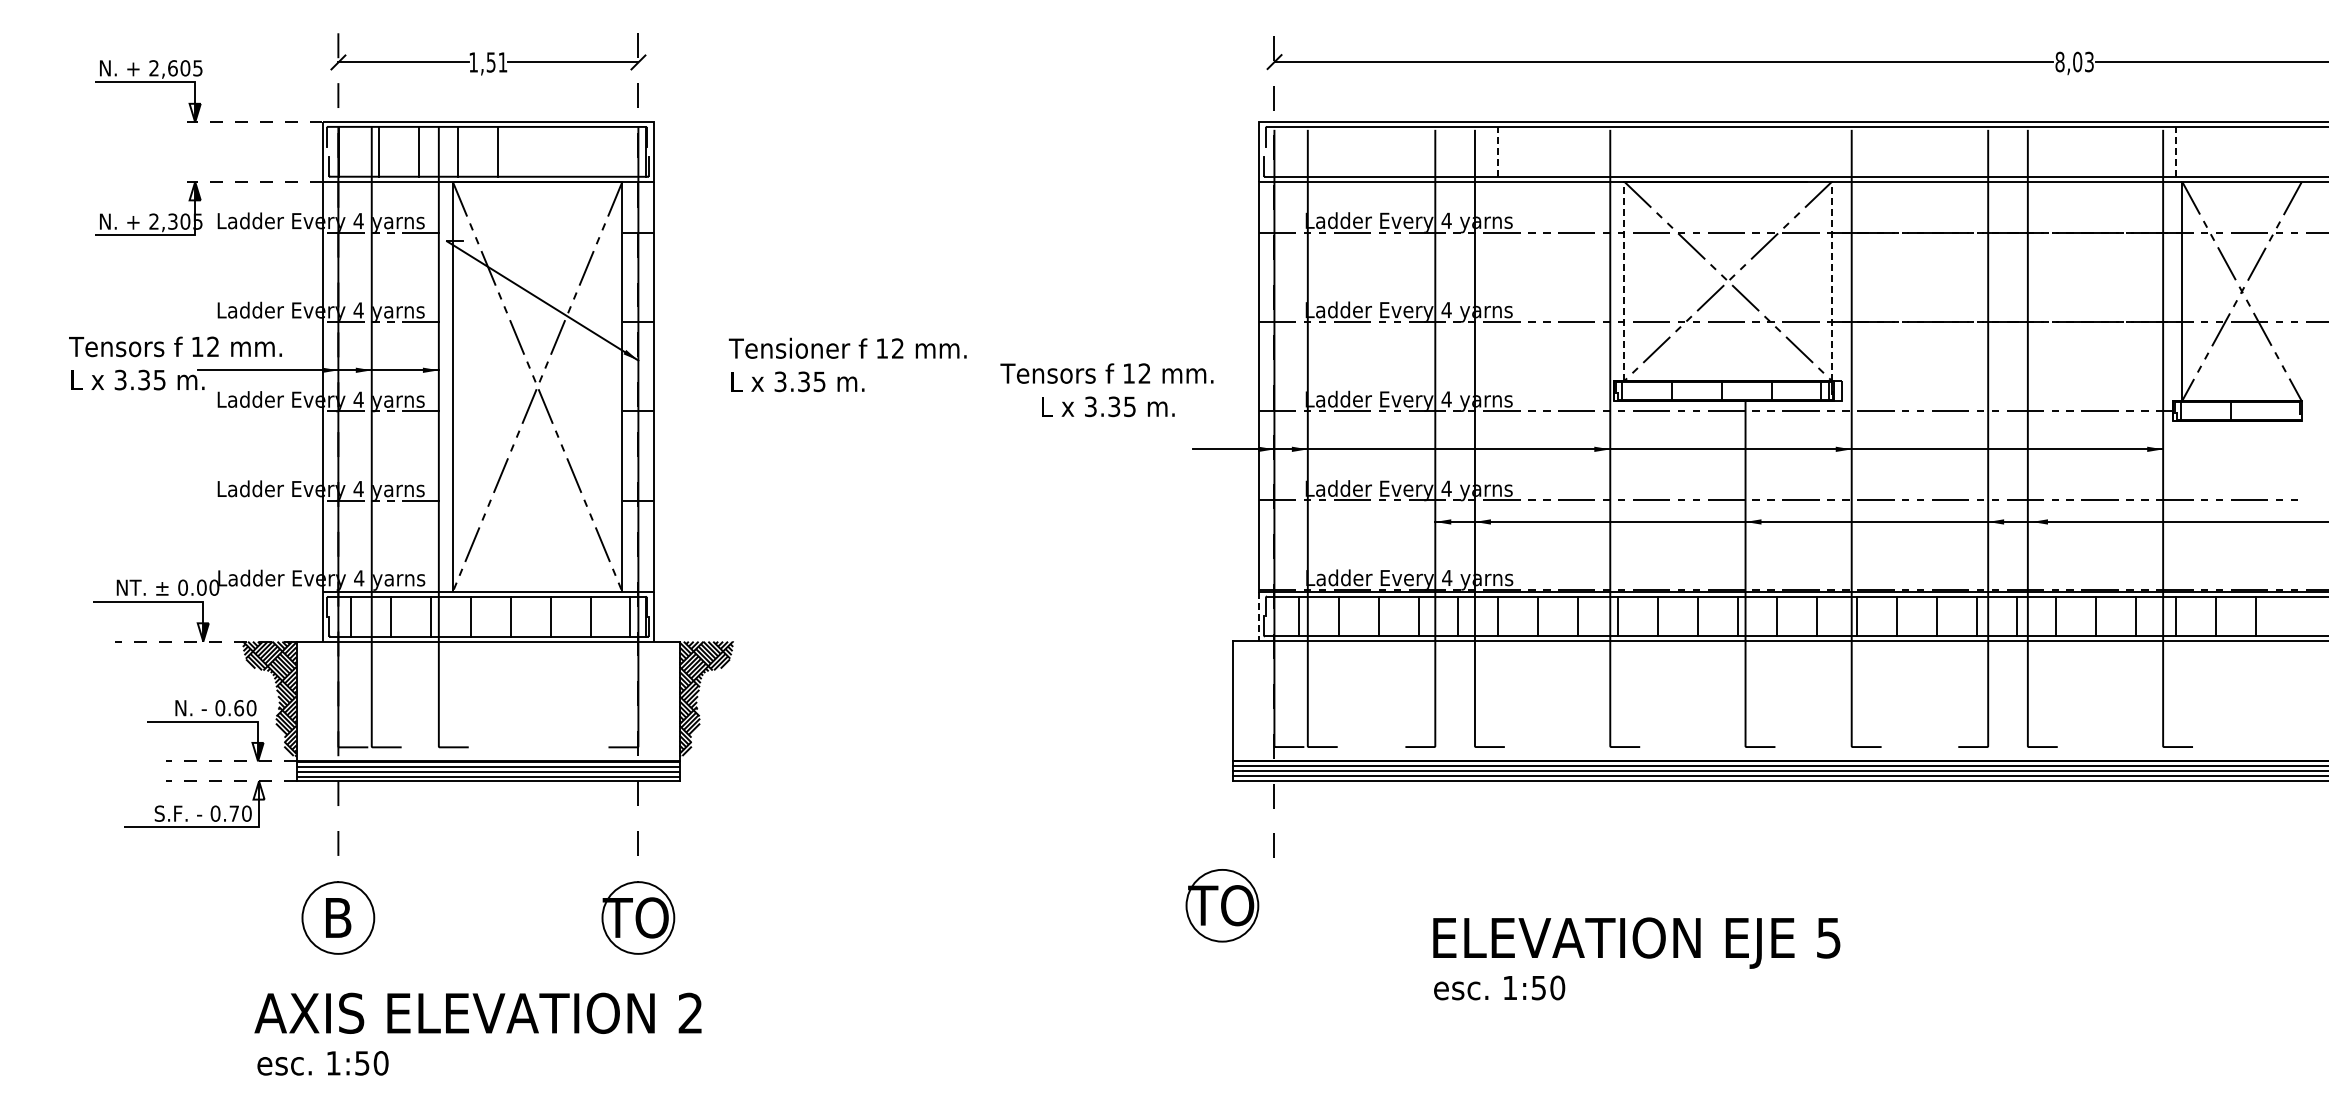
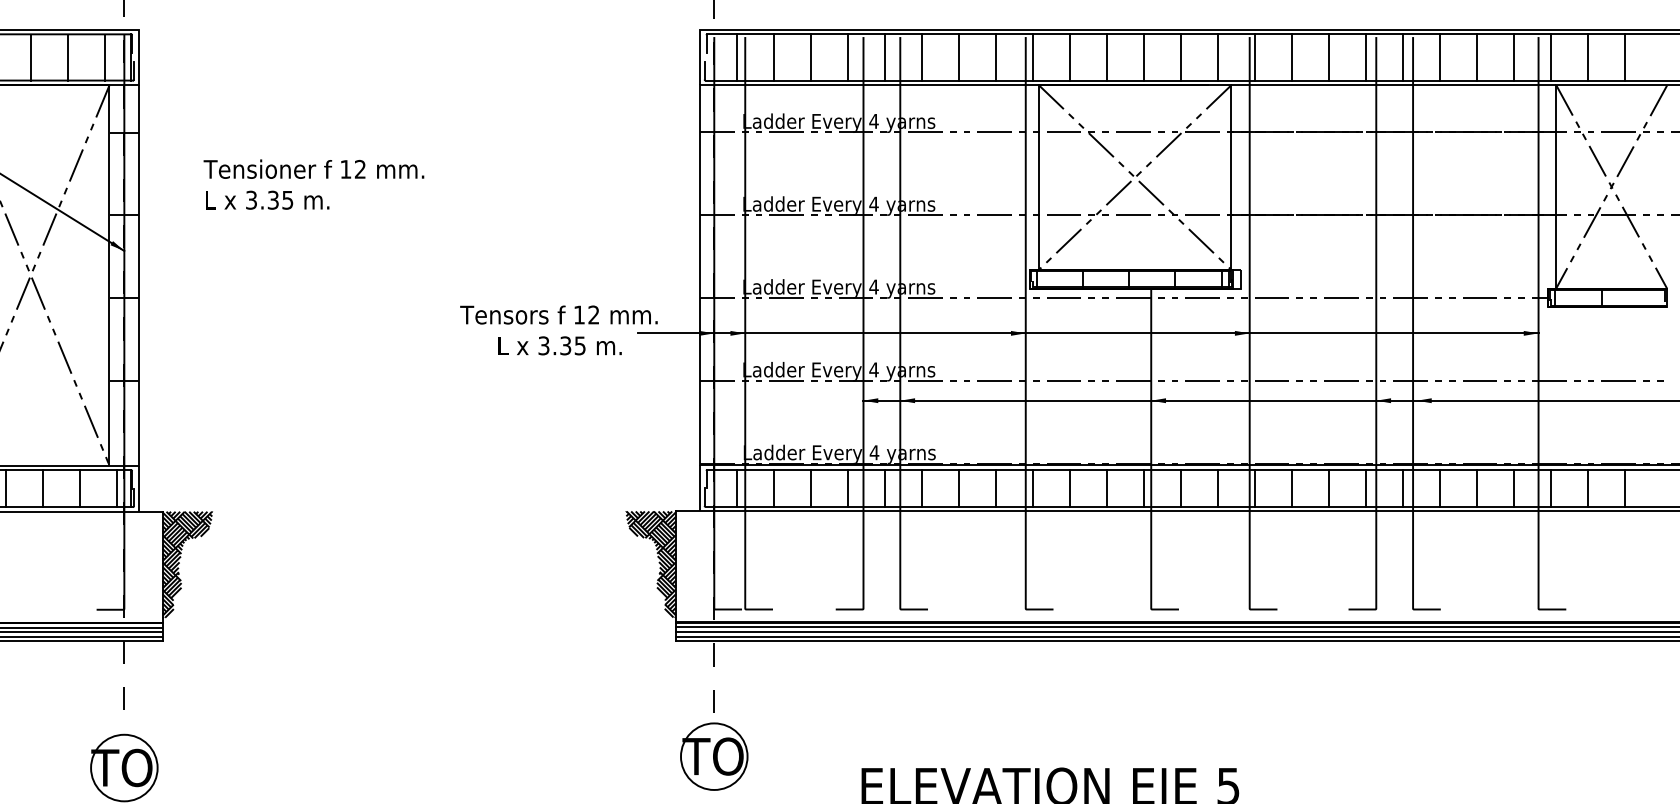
line: (1298, 151) -> (736, 57), added
line: (1338, 151) -> (773, 57), added
line: (1378, 151) -> (810, 57), added
line: (1418, 151) -> (847, 57), added
line: (1458, 151) -> (885, 57), added
line: (1498, 151) -> (922, 57), dashed -> solid
line: (1538, 151) -> (959, 57), added
line: (1578, 151) -> (996, 57), added
line: (1617, 151) -> (1032, 57), added
line: (1657, 151) -> (1069, 57), added
line: (1697, 151) -> (1106, 57), added
line: (1737, 151) -> (1143, 57), added
line: (1777, 151) -> (1180, 57), added
line: (1817, 151) -> (1217, 57), added
line: (1857, 151) -> (1255, 57), added
line: (1897, 151) -> (1292, 57), added
line: (1936, 151) -> (1328, 57), added
line: (1976, 151) -> (1365, 57), added
line: (2016, 151) -> (1402, 57), added
line: (2056, 151) -> (1439, 57), added
line: (2096, 151) -> (1476, 57), added
line: (2136, 151) -> (1513, 57), added
line: (2176, 151) -> (1550, 57), dashed -> solid
line: (2215, 151) -> (1587, 57), added
line: (2255, 151) -> (1624, 57), added
line: (538, 152) -> (31, 58), added
line: (577, 152) -> (67, 58), added
line: (617, 152) -> (104, 58), added
line: (1624, 281) -> (1038, 177), dashed -> solid
line: (1832, 281) -> (1231, 177), dashed -> solid
text: (847, 364) -> (313, 184), moved
text: (1106, 390) -> (558, 330), moved
line: (1259, 616) -> (700, 488), dashed -> solid
hatch: (1206, 698) -> (651, 564), added
part: (1222, 905) -> (714, 756), moved

